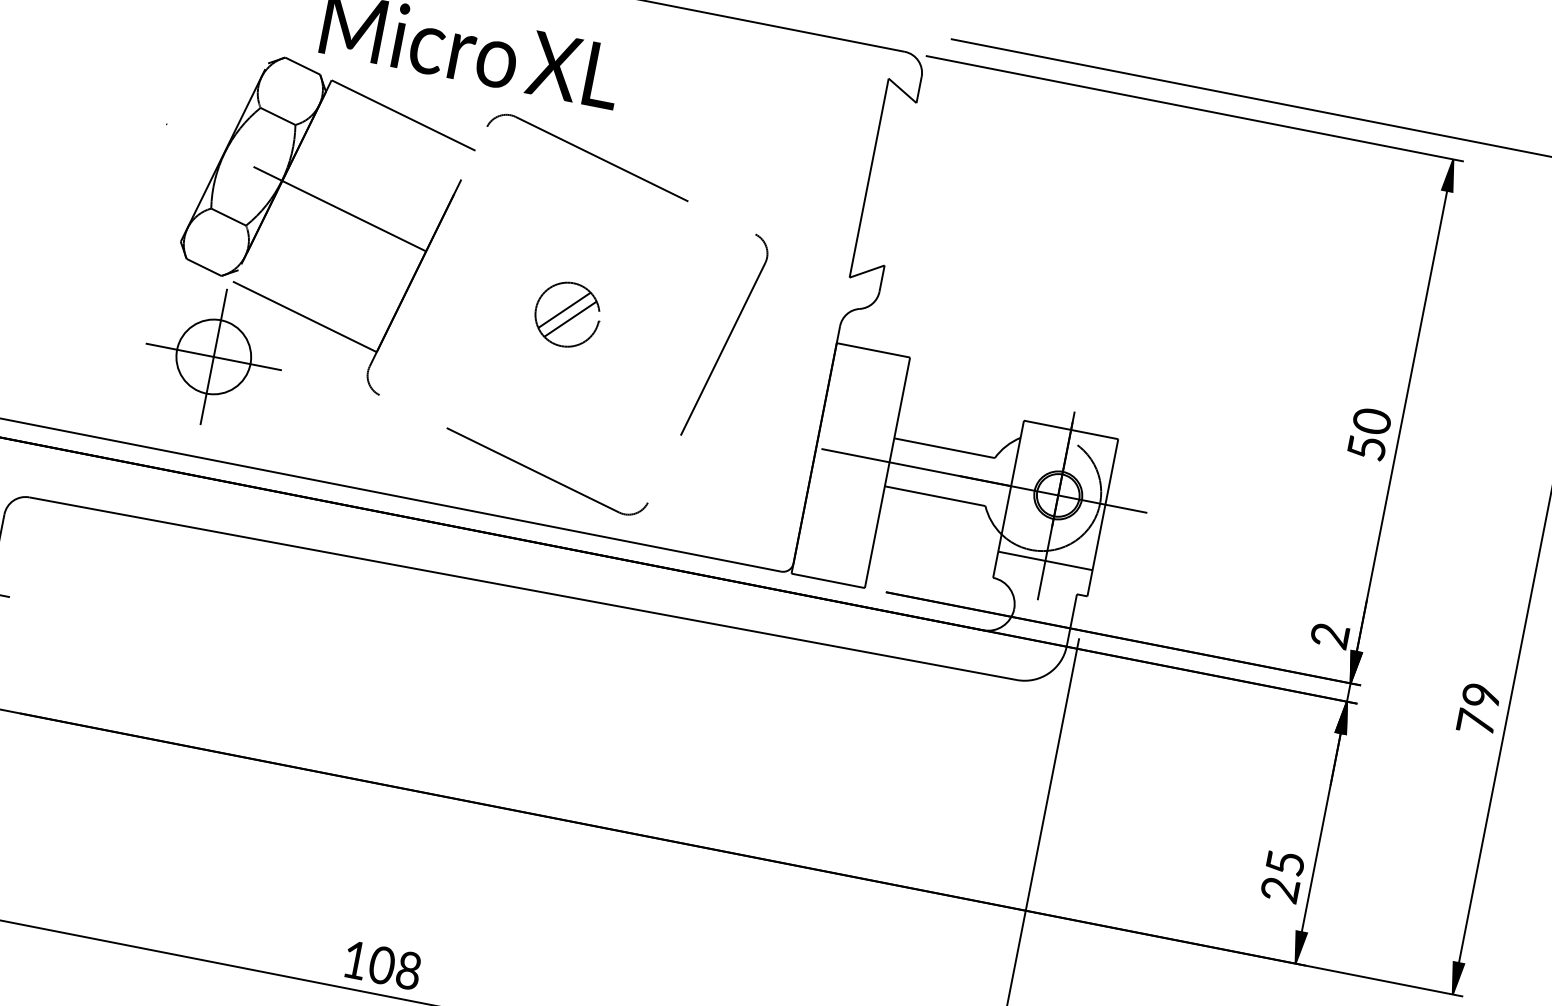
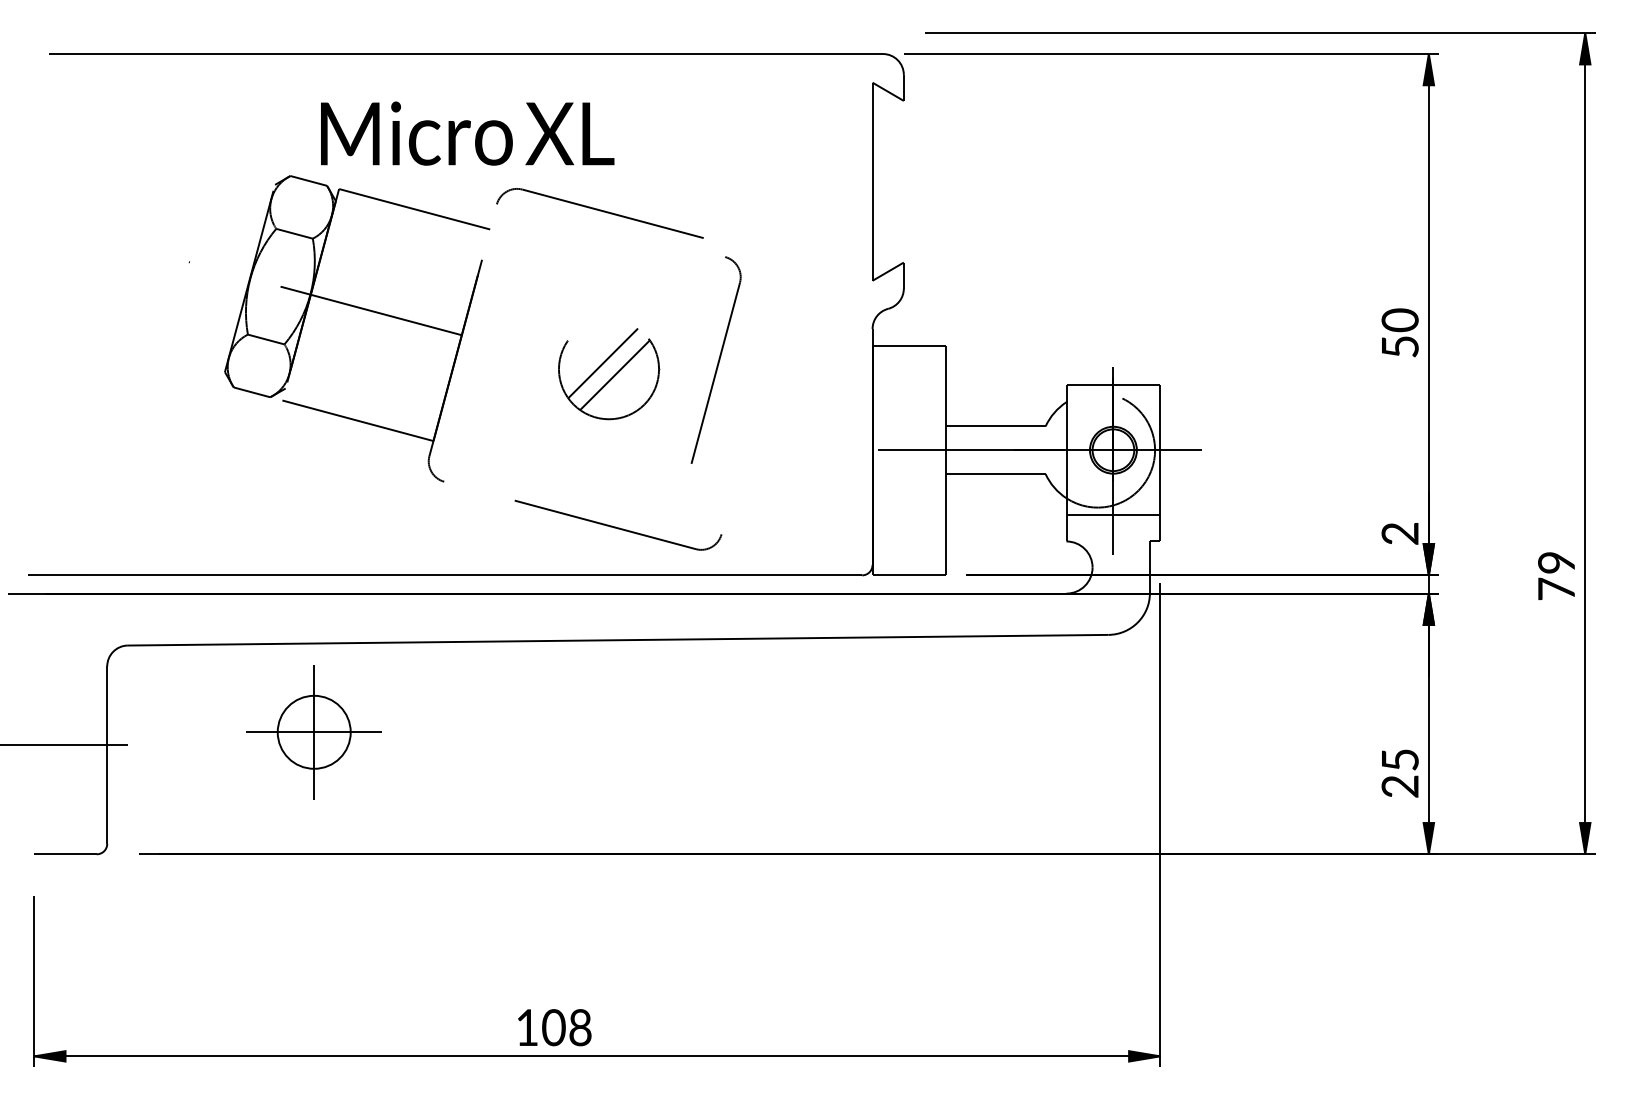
part: (567, 314) -> (609, 369), size x1.6
part: (725, 335) -> (715, 359), moved
part: (213, 357) -> (313, 732), moved

